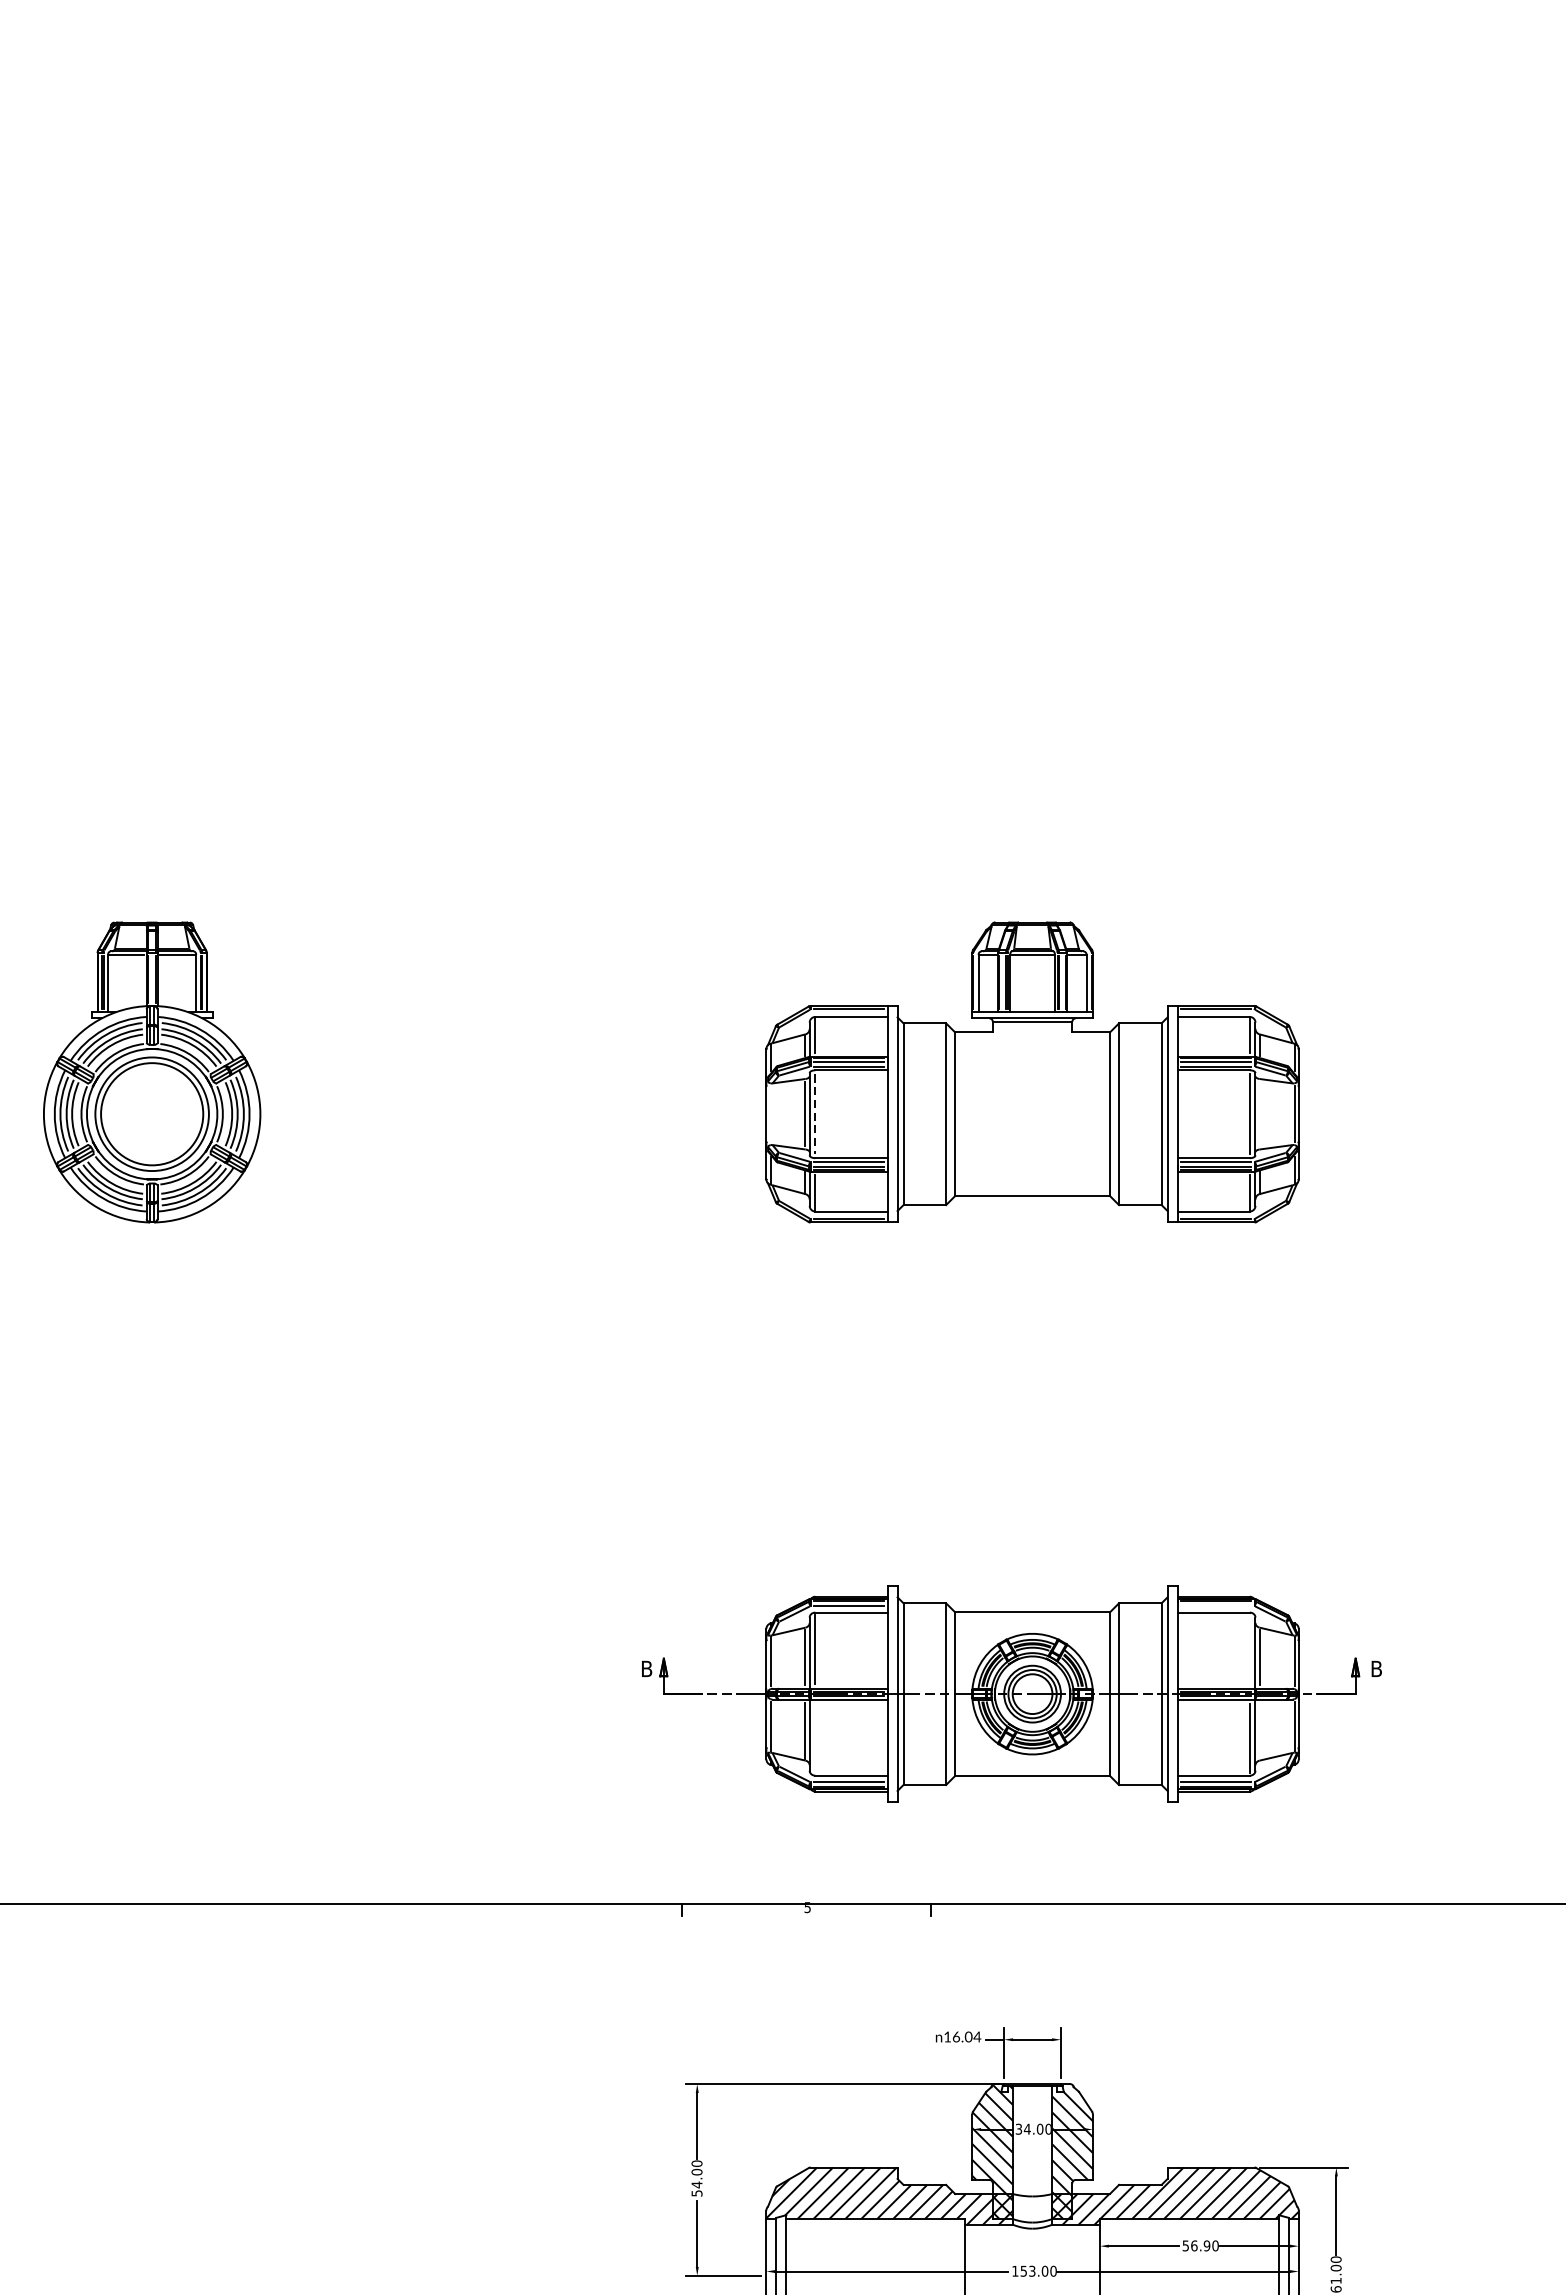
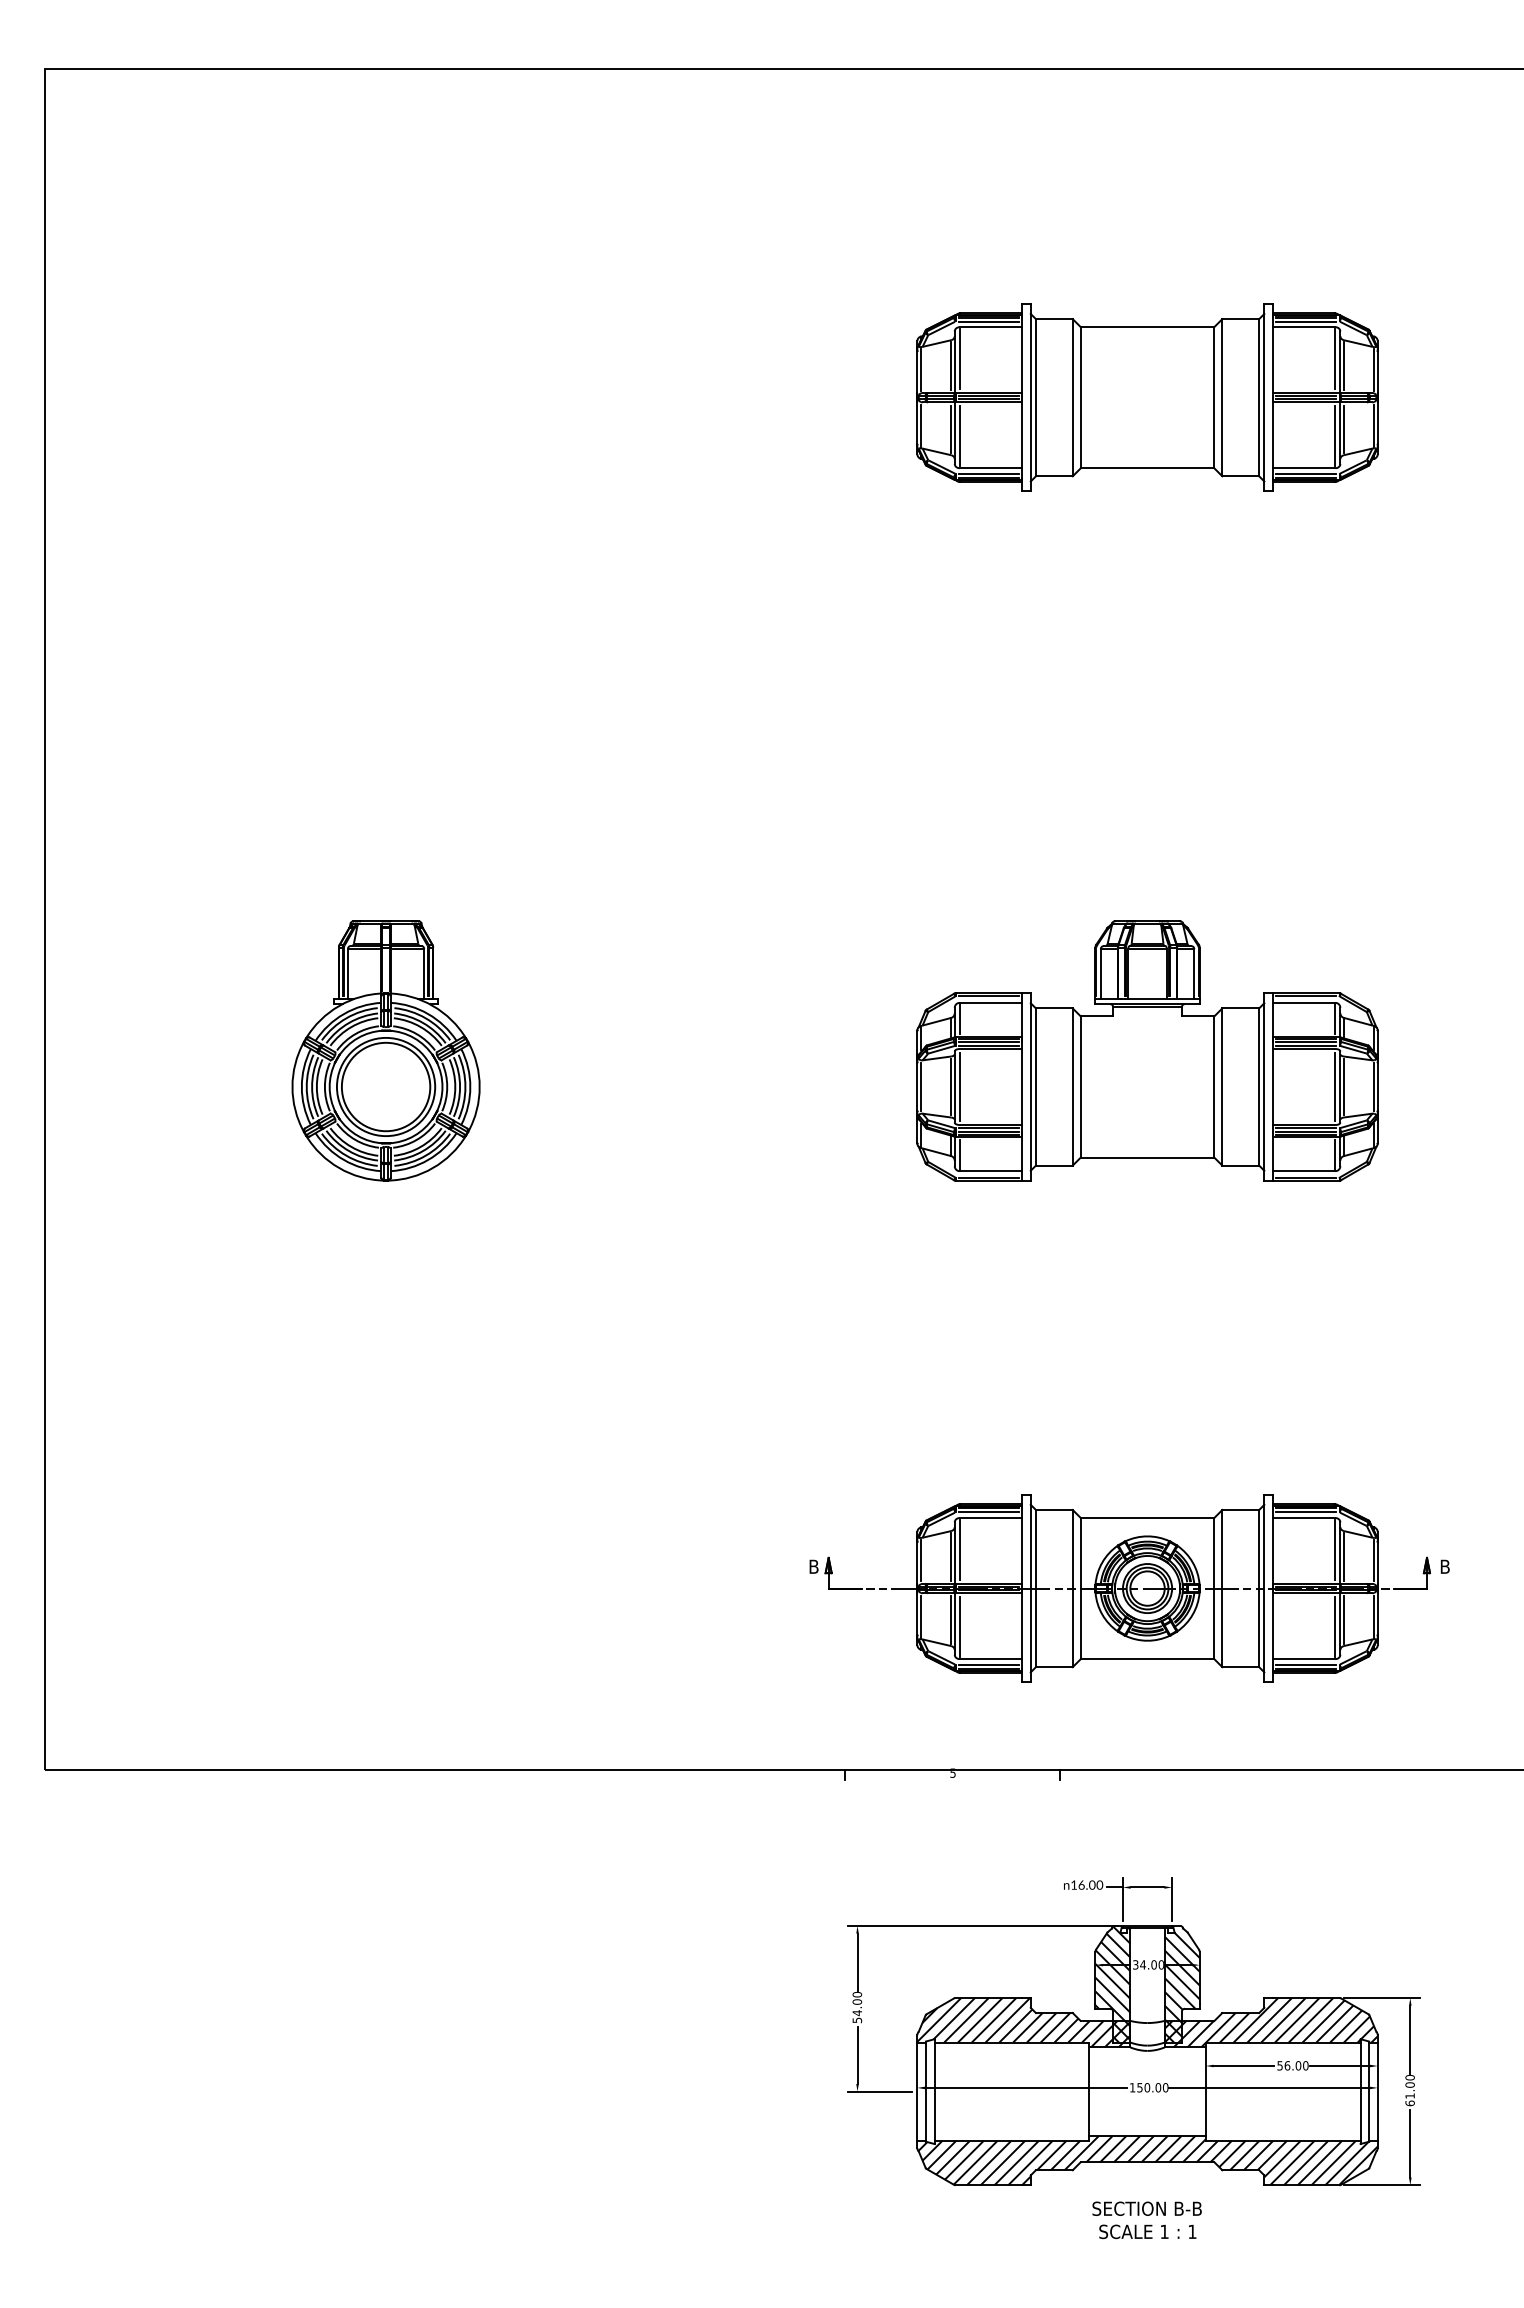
part: (1032, 317) -> (1147, 397), added
line: (770, 1113) -> (920, 1086), added
line: (1259, 1113) -> (1343, 1086), added
line: (815, 1114) -> (959, 1087), dashed -> solid
line: (1216, 1606) -> (1306, 1512), added
line: (1249, 1648) -> (1335, 1549), added
line: (1259, 1731) -> (1343, 1620), added
line: (815, 1737) -> (959, 1626), added
text: (977, 2036) -> (1099, 1884), 16.04 -> 16.00
text: (1207, 2245) -> (1298, 2065), 56.90 -> 56.00
text: (1032, 2271) -> (1147, 2087), 153.00 -> 150.00

